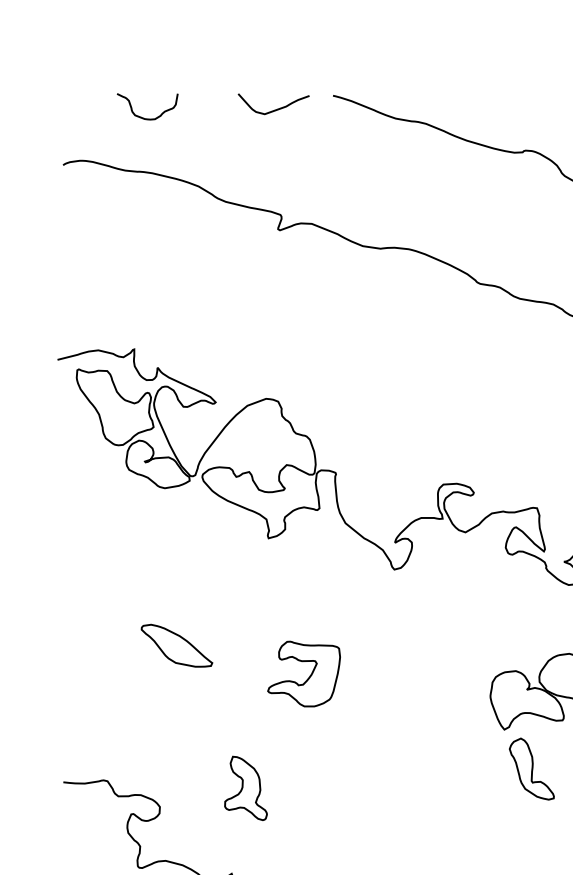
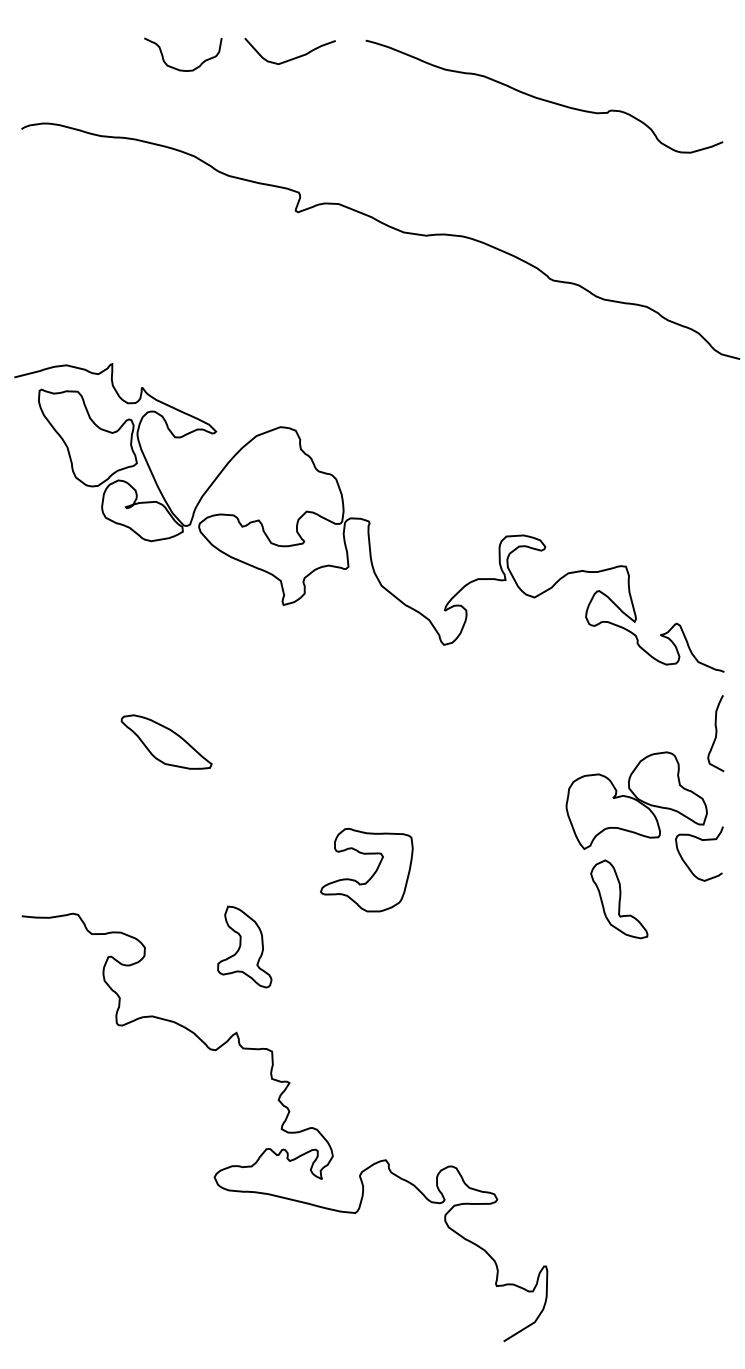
curve: (143, 117) -> (178, 68), moved
part: (307, 678) -> (371, 875), moved
part: (245, 788) -> (244, 946), moved

